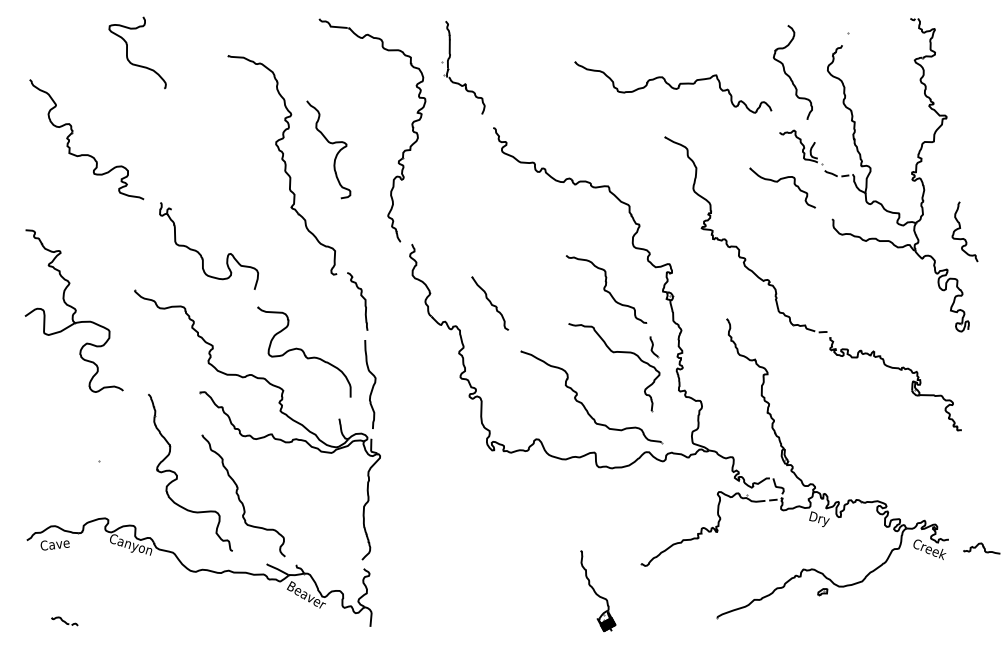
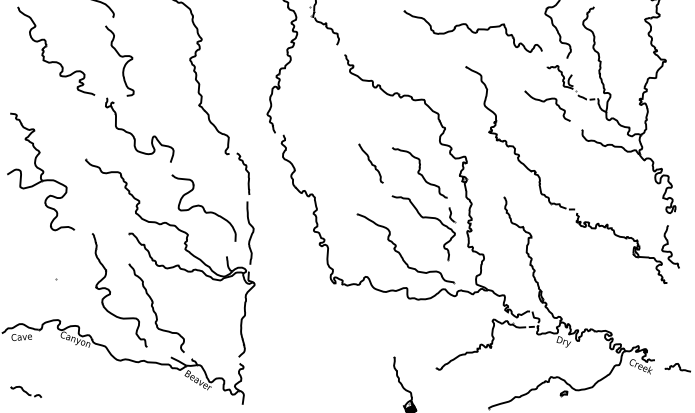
curve: (331, 144) -> (121, 57), moved
curve: (961, 228) -> (668, 244), moved
part: (490, 303) -> (371, 163), moved
part: (64, 621) -> (26, 391), size x1.67

